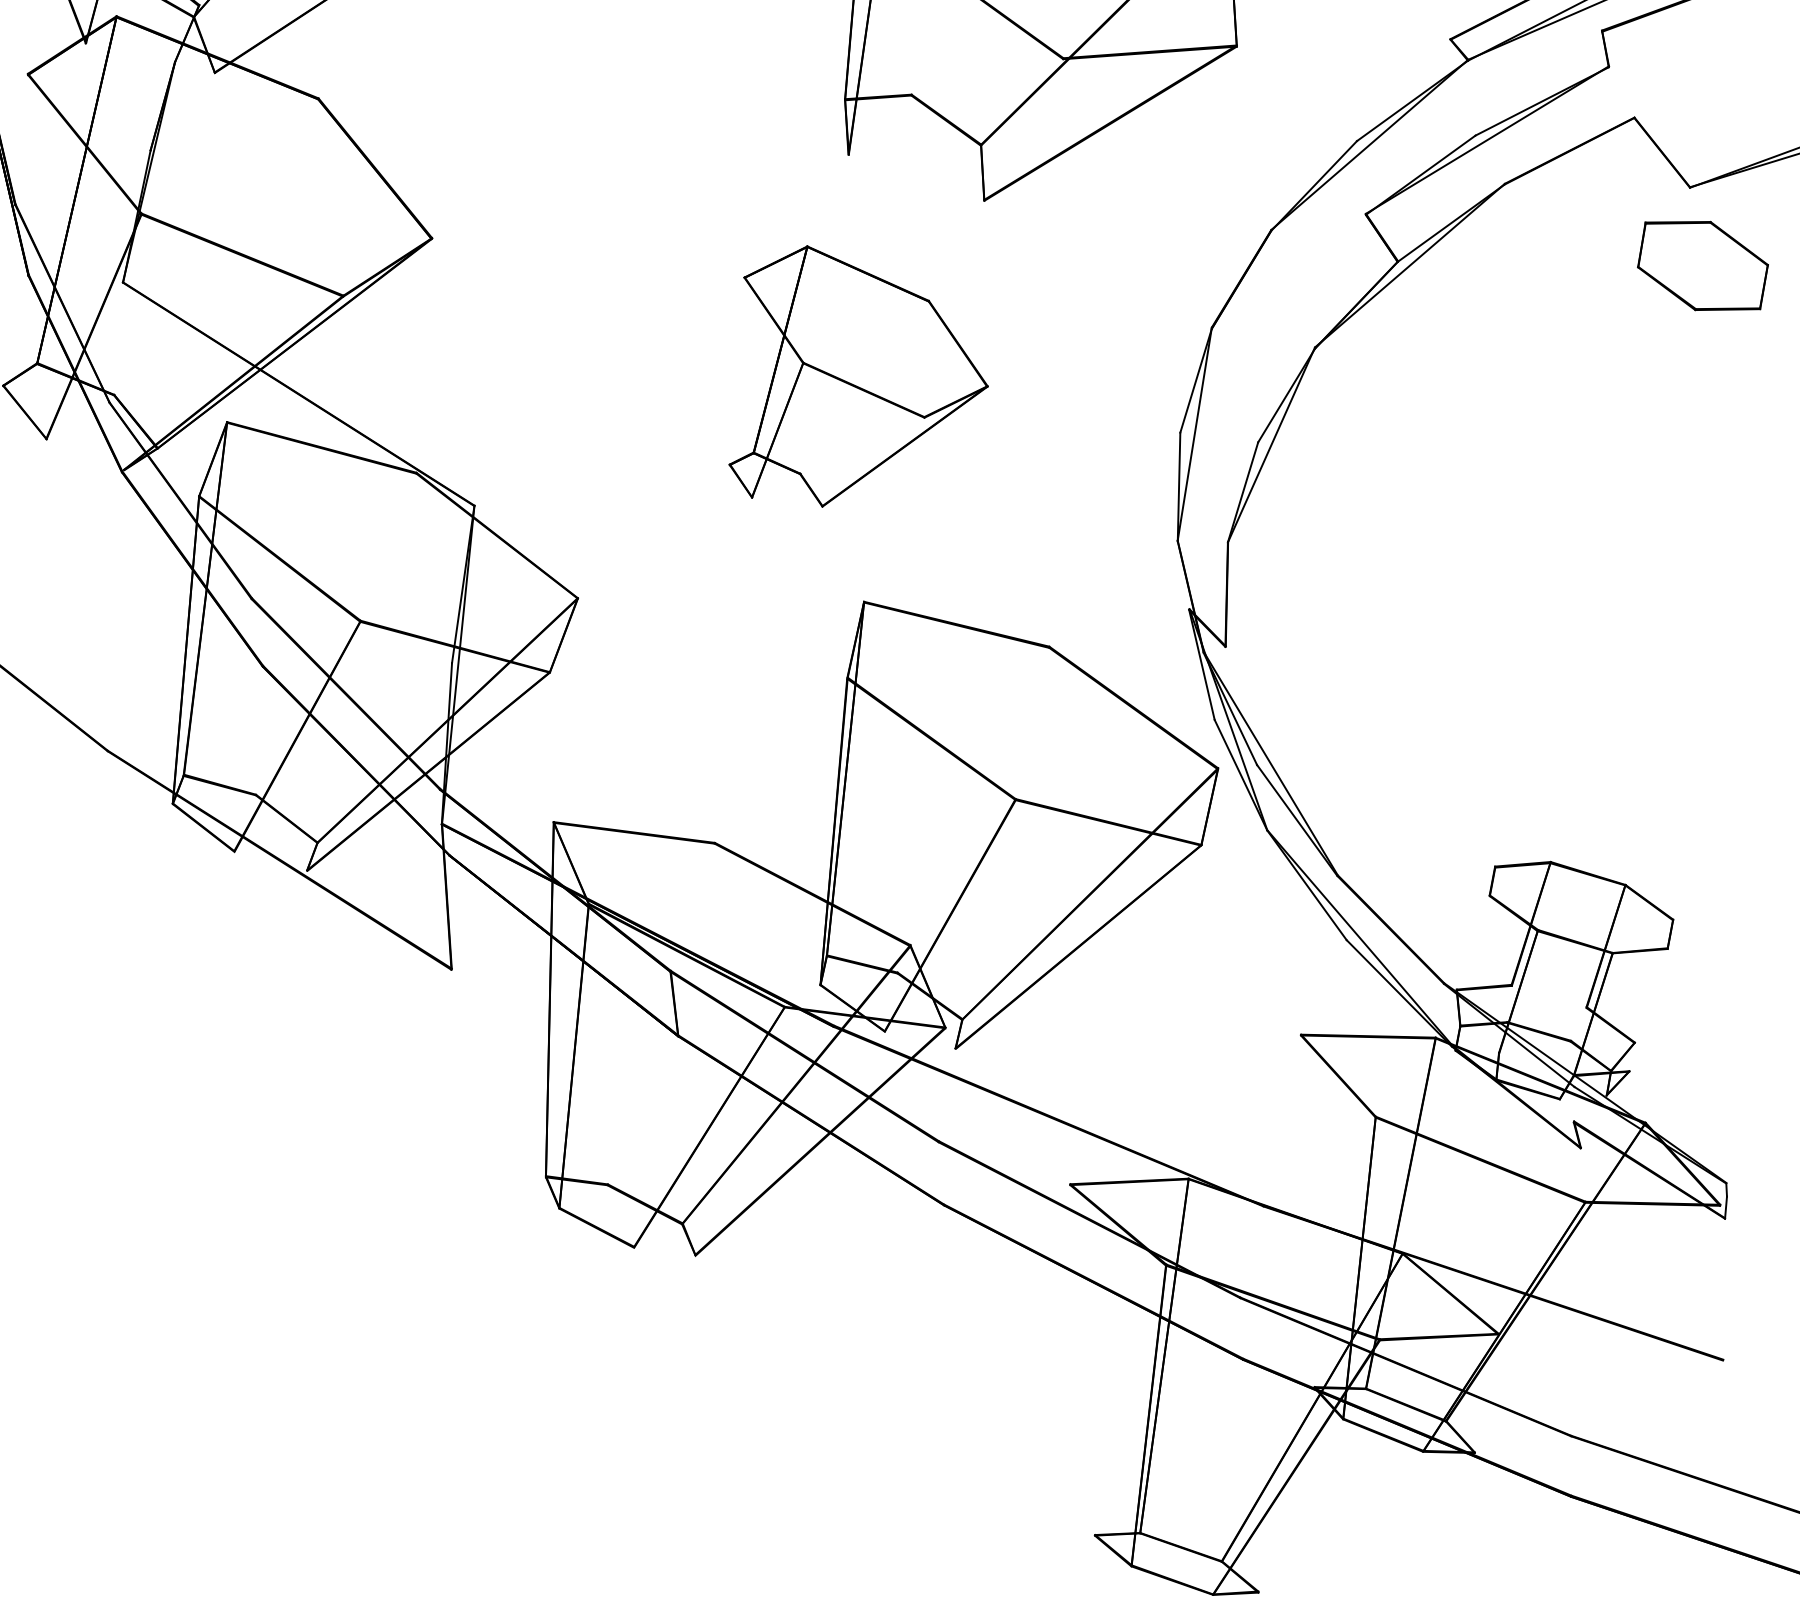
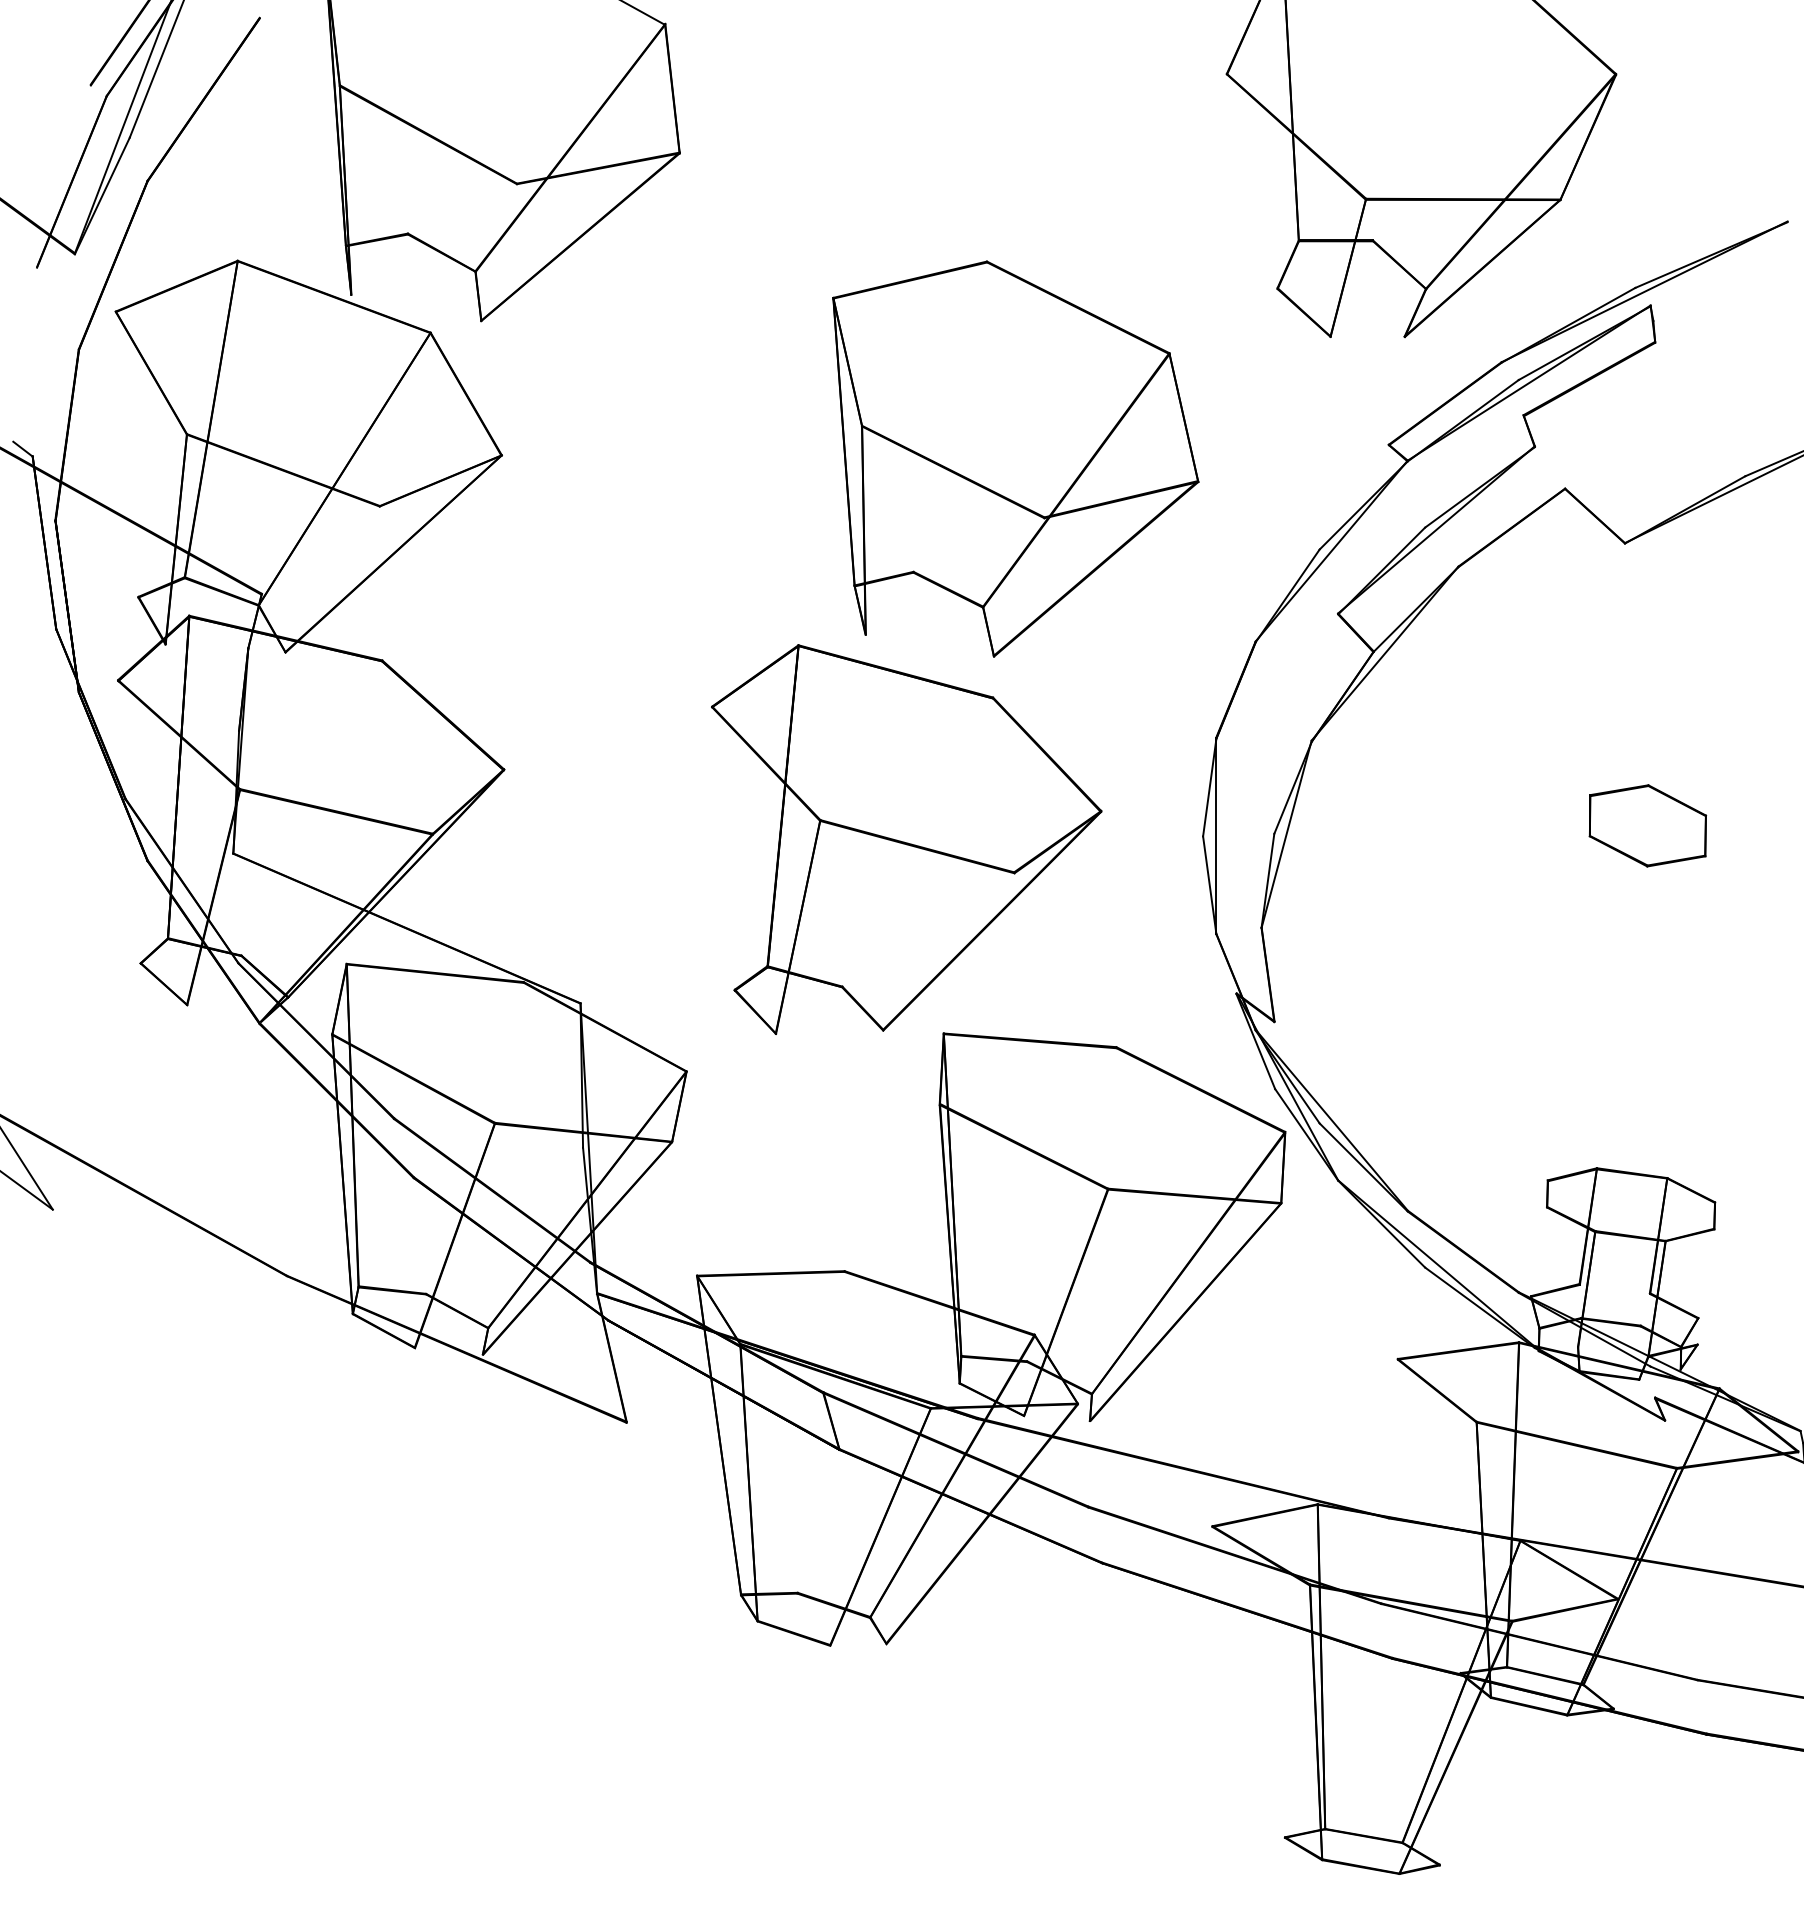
part: (1702, 265) -> (1647, 825), moved
part: (857, 384) -> (906, 839), size x1.67

